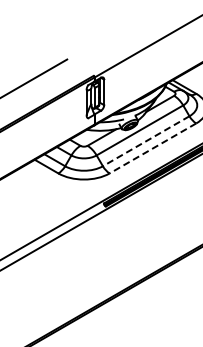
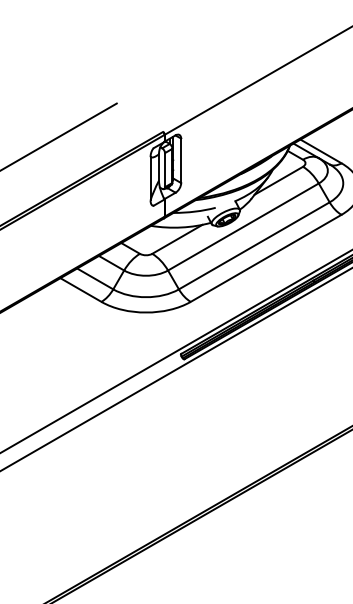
line: (146, 141) -> (254, 246), dashed -> solid
line: (152, 148) -> (265, 258), dashed -> solid

